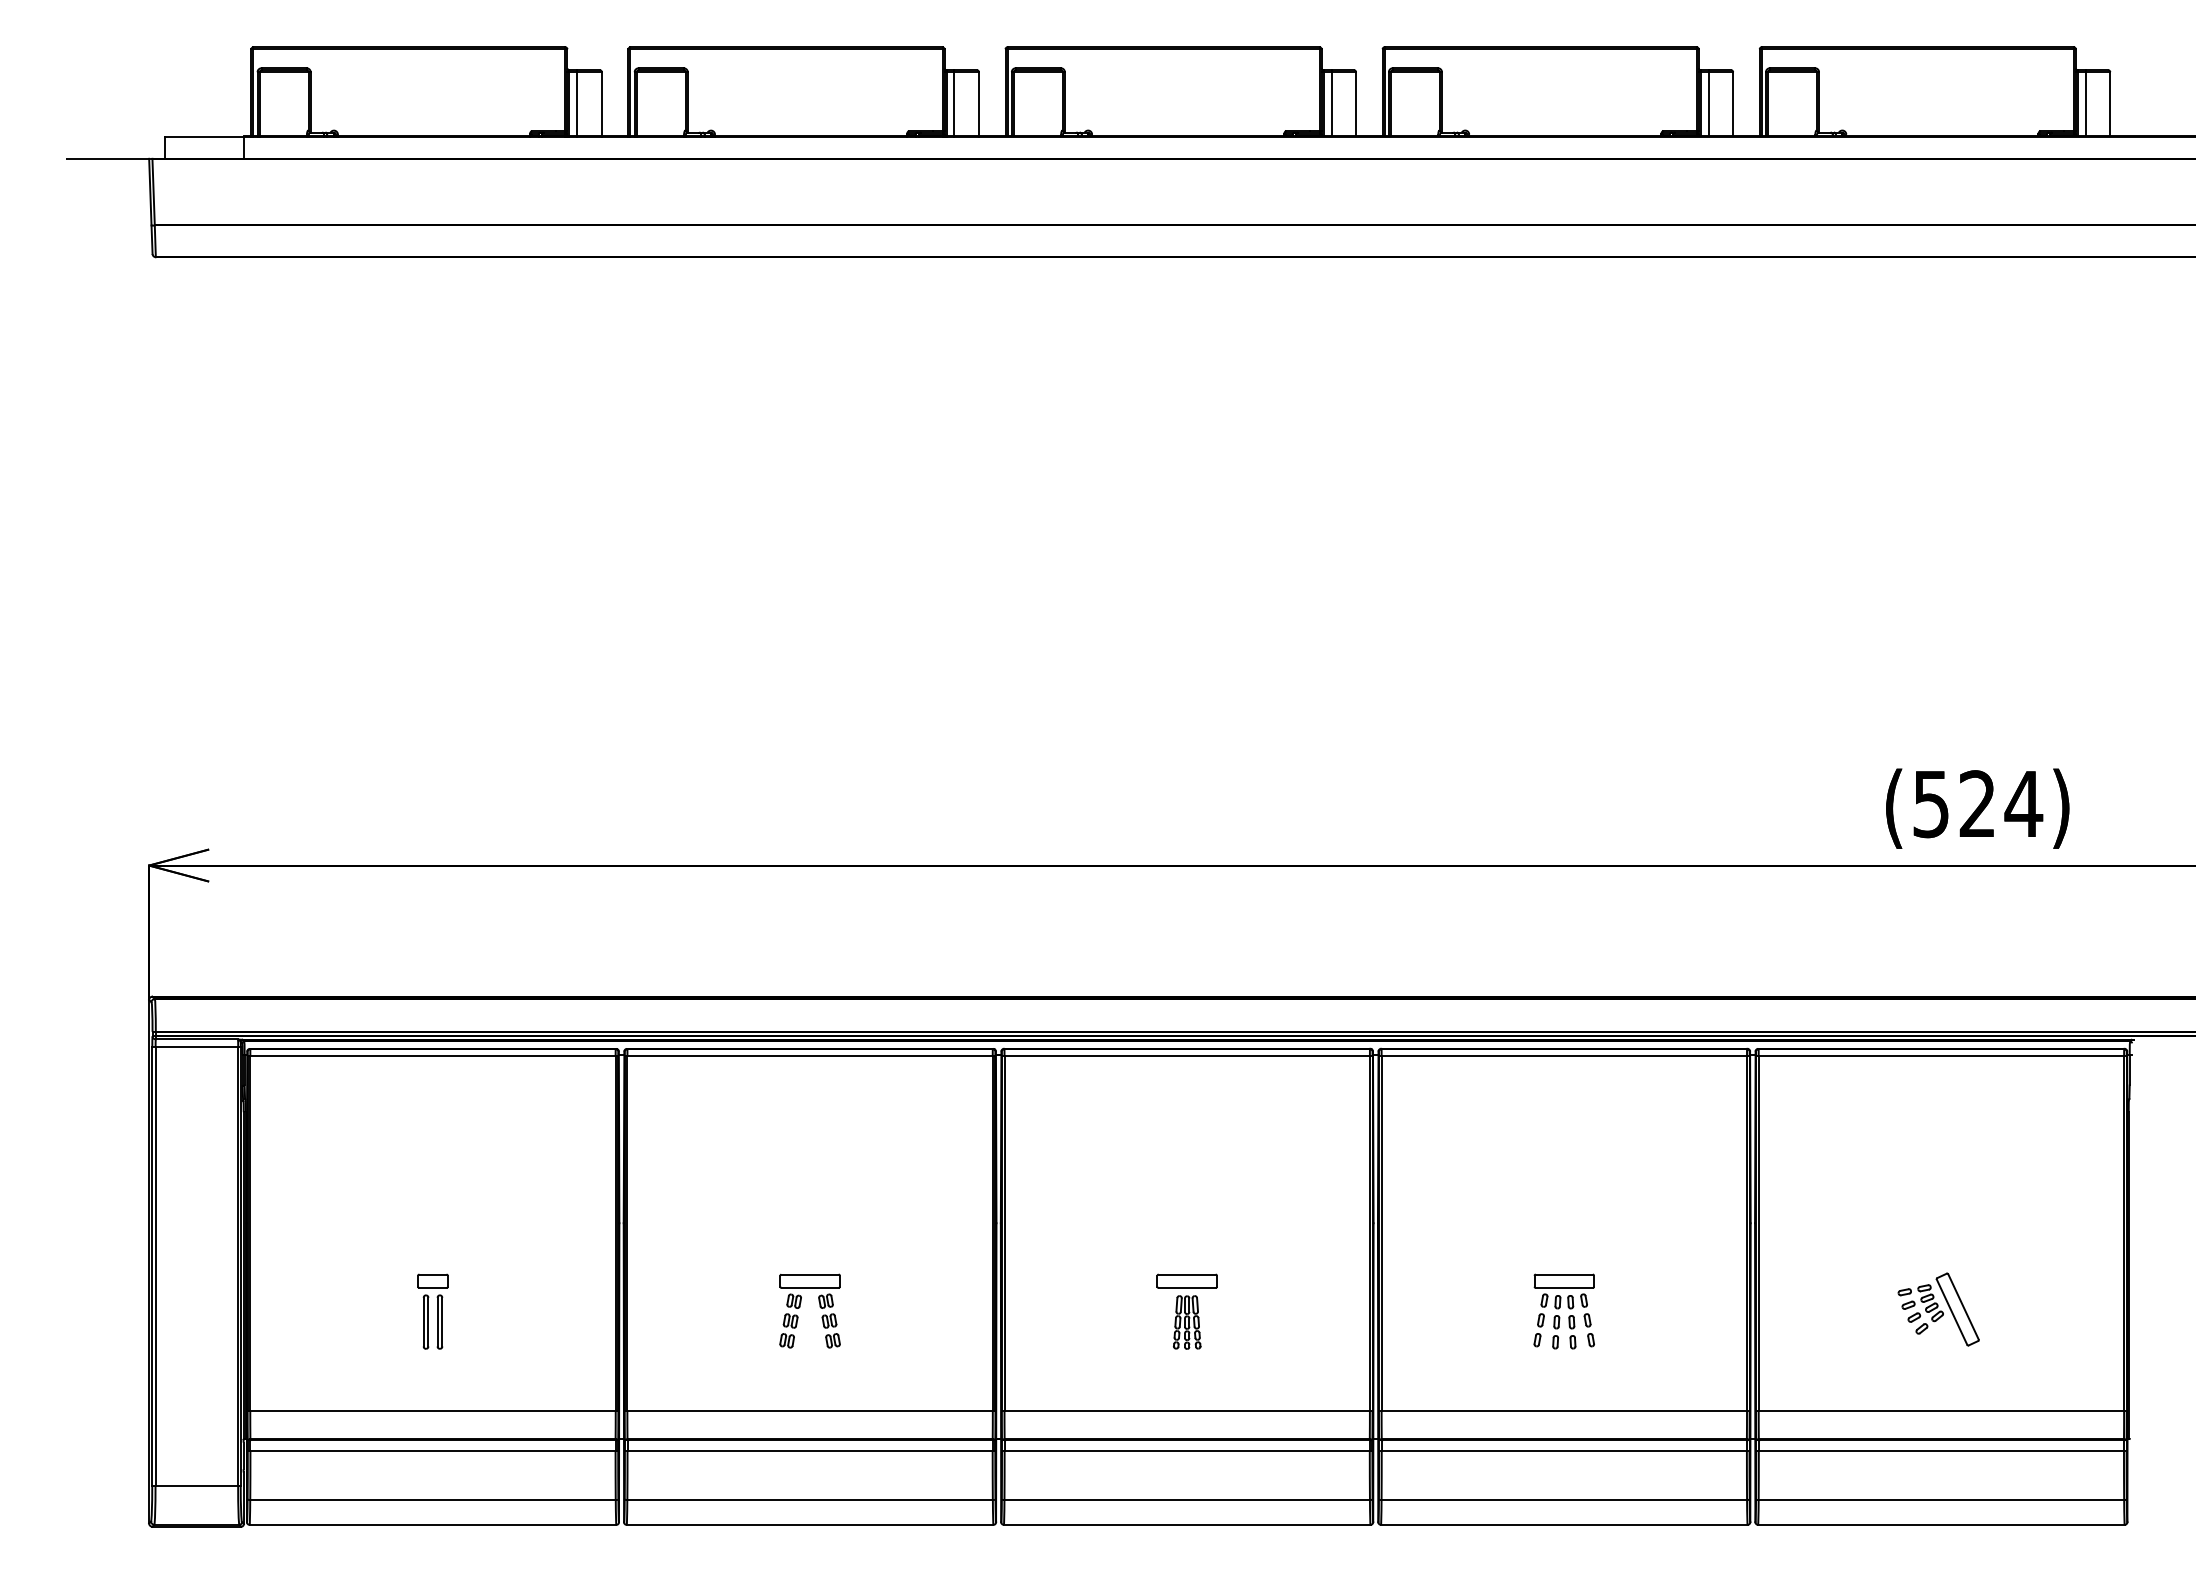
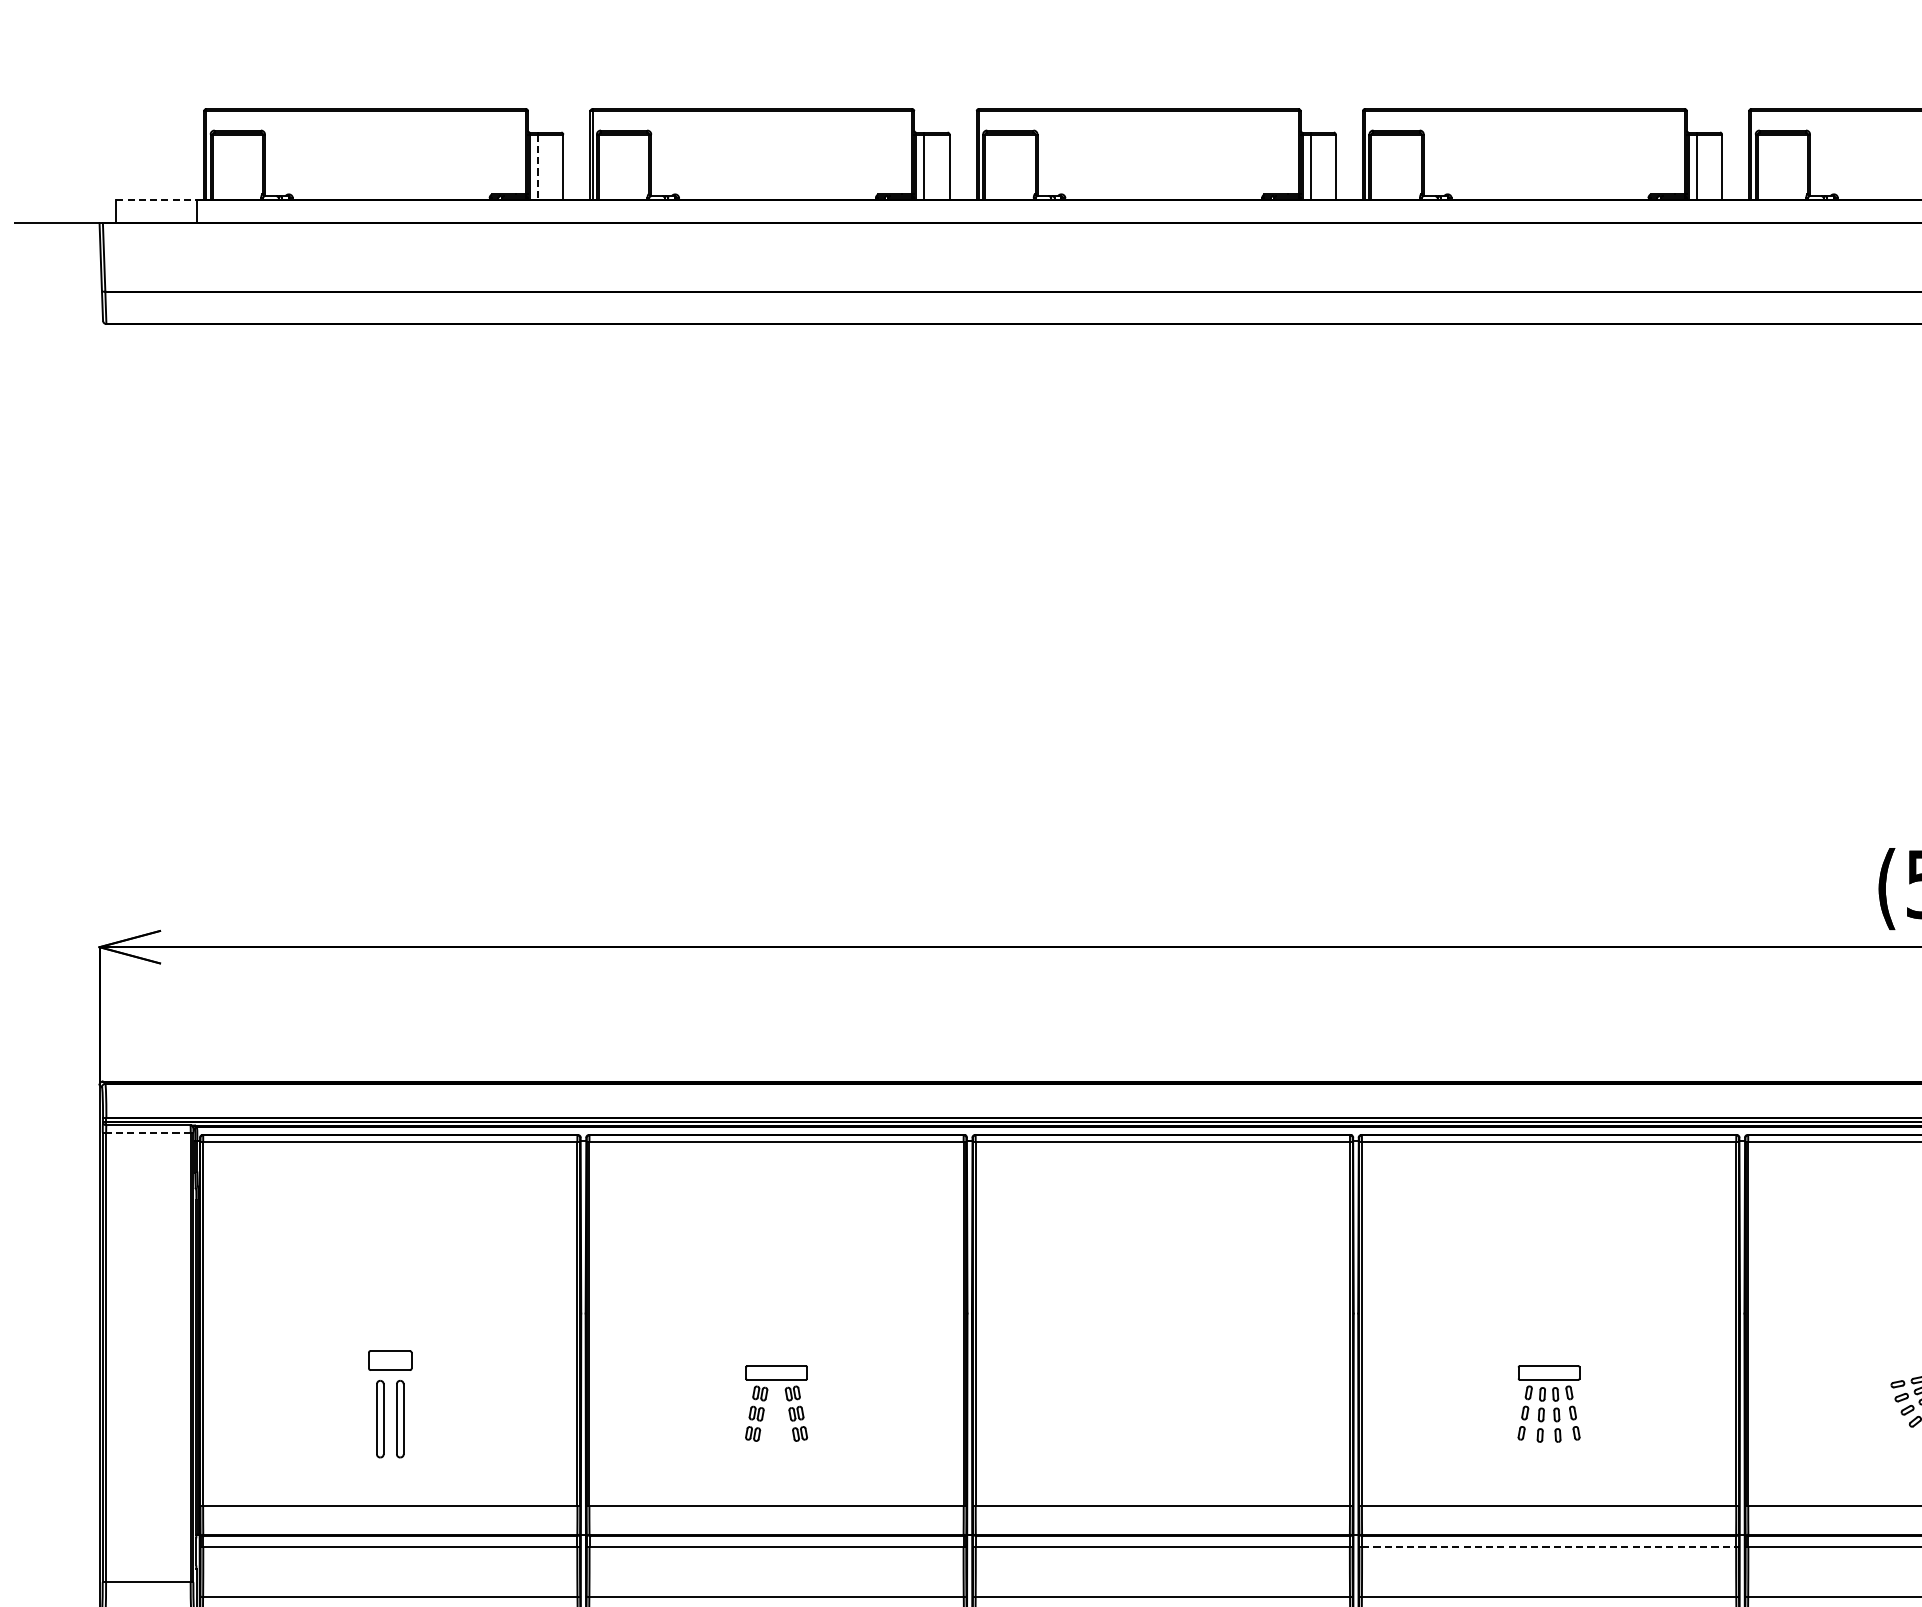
line: (577, 104) -> (538, 167), solid -> dashed
line: (205, 136) -> (157, 200), solid -> dashed
line: (196, 1046) -> (148, 1132), solid -> dashed
part: (432, 1311) -> (389, 1403), size x1.4
part: (1186, 1311) -> (1162, 1403), removed
line: (1564, 1451) -> (1549, 1547), solid -> dashed

